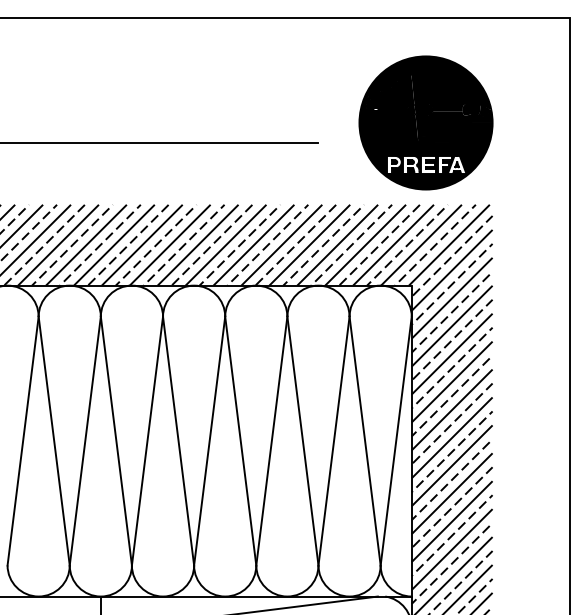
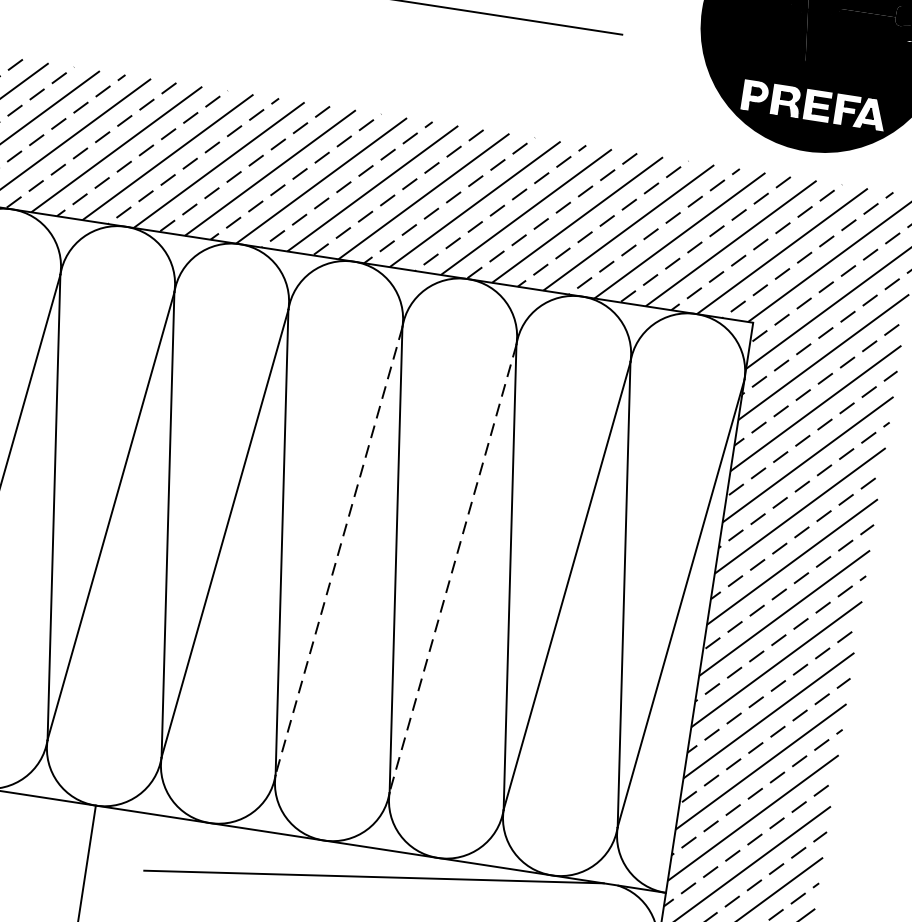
line: (209, 441) -> (338, 551), solid -> dashed
line: (271, 441) -> (452, 569), solid -> dashed

